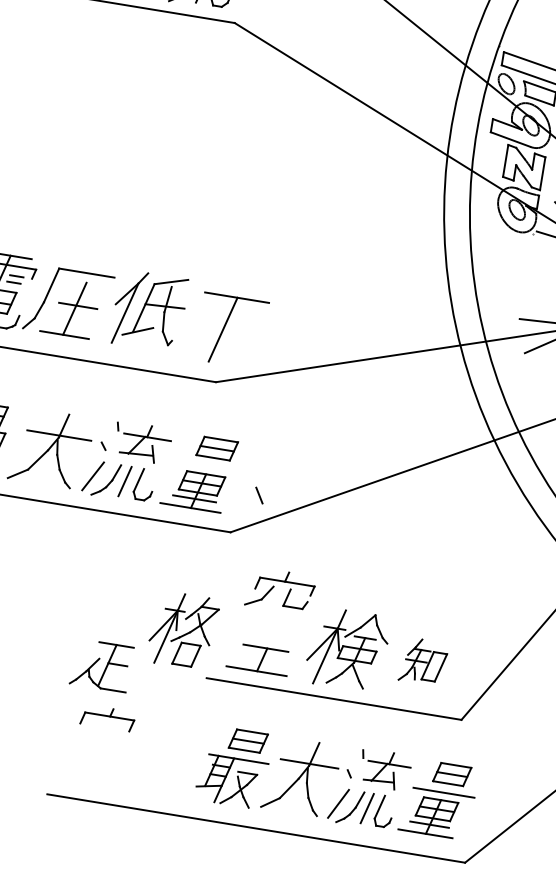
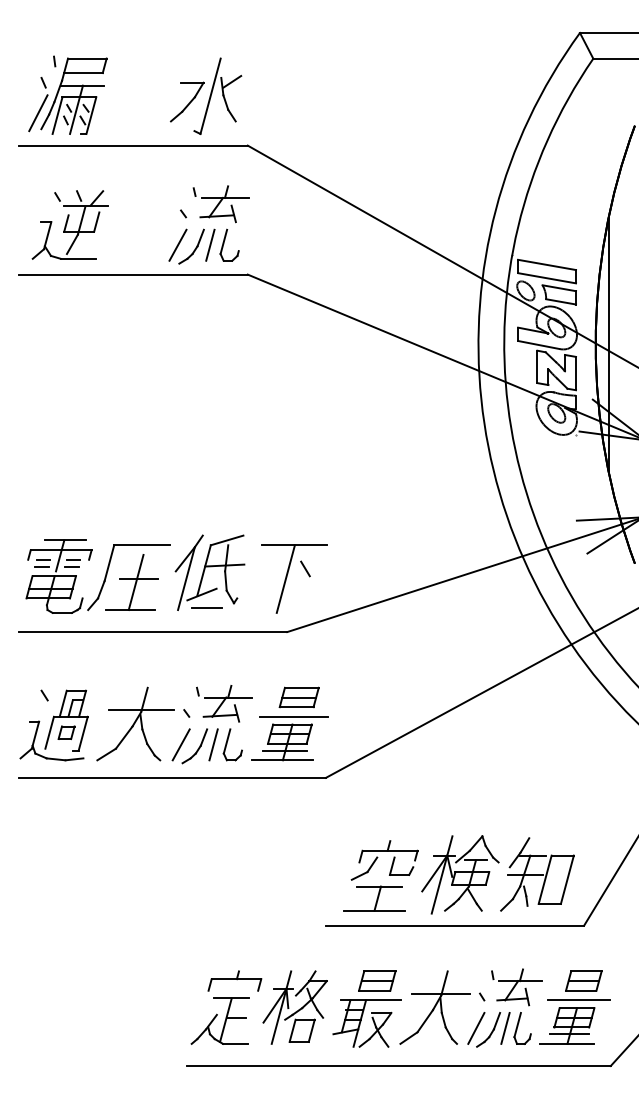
line: (141, 346) -> (207, 608), added
line: (208, 466) -> (293, 716), added
line: (259, 495) -> (305, 568), moved
part: (274, 586) -> (378, 857), moved
part: (182, 630) -> (294, 1007), moved
part: (423, 661) -> (537, 874), size x1.67
part: (101, 664) -> (219, 1020), moved

